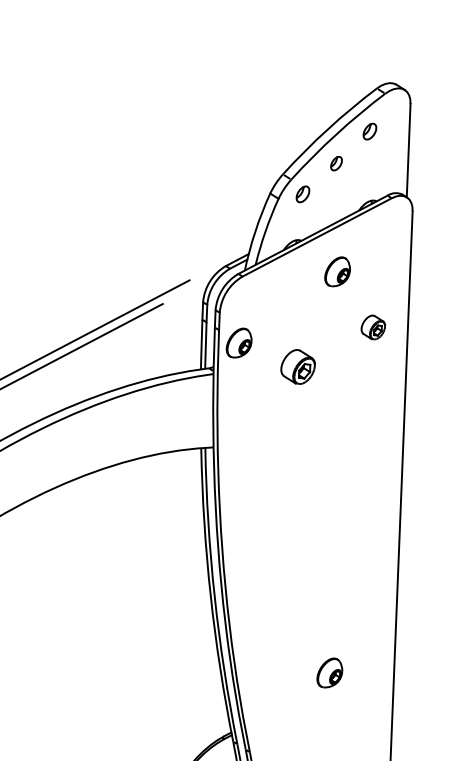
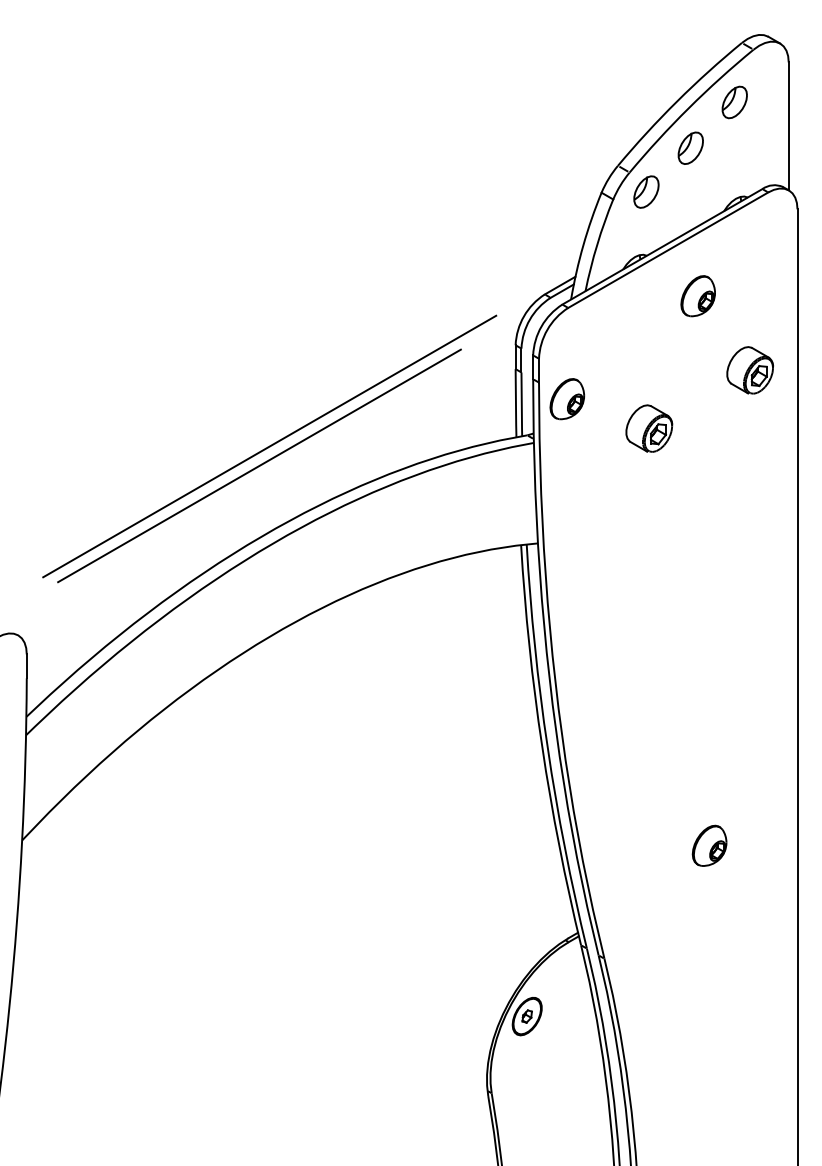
part: (369, 131) -> (734, 102), size x1.43
part: (336, 163) -> (690, 147), size x1.67
part: (303, 193) -> (646, 191), size x1.43
part: (372, 327) -> (749, 370), size x1.43

